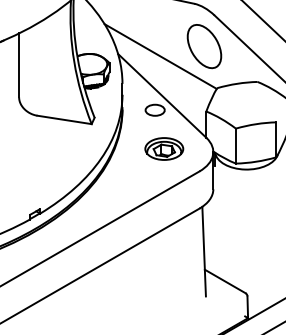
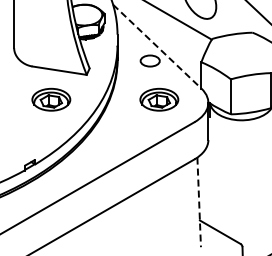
line: (162, 95) -> (157, 46), solid -> dashed
part: (56, 148) -> (51, 99), added
line: (204, 251) -> (199, 202), solid -> dashed

